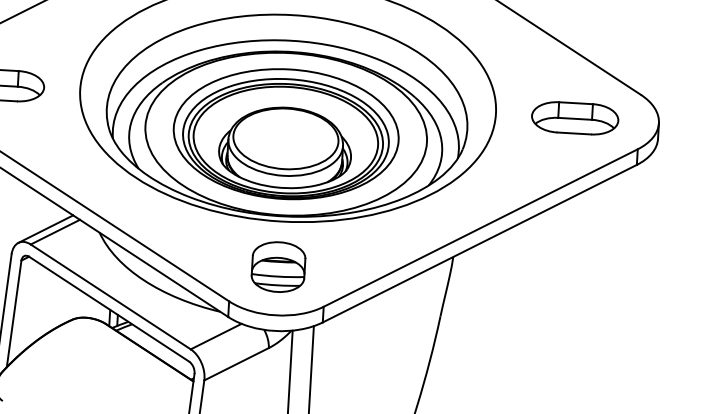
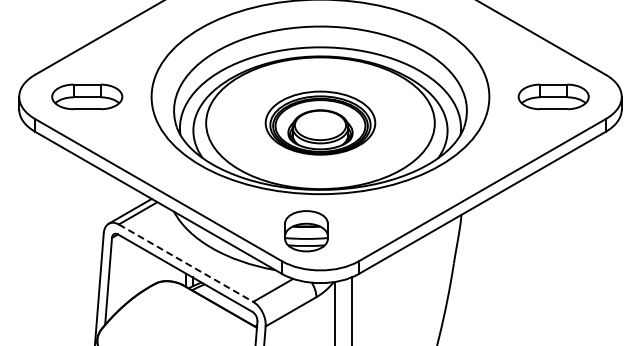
part: (286, 133) -> (320, 122), size x0.6
part: (278, 267) -> (306, 231), moved
line: (111, 297) -> (186, 263), solid -> dashed

